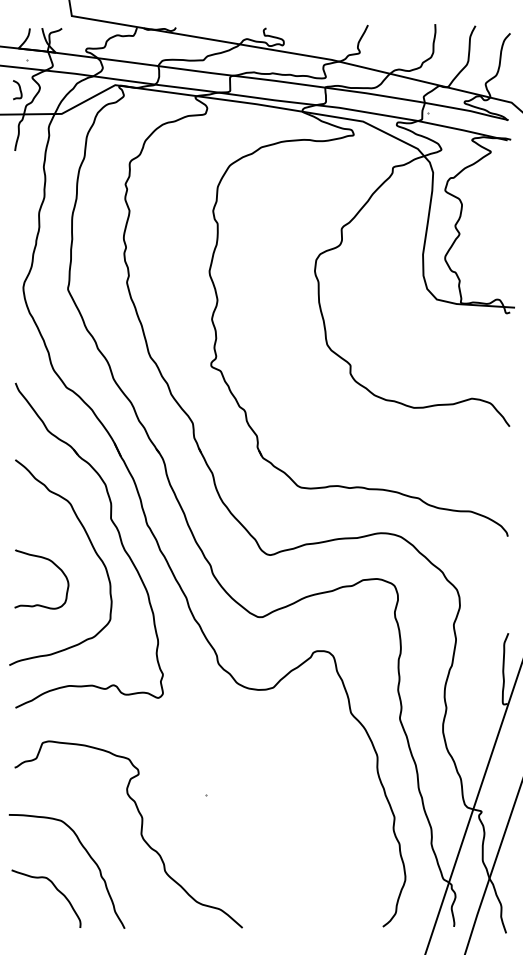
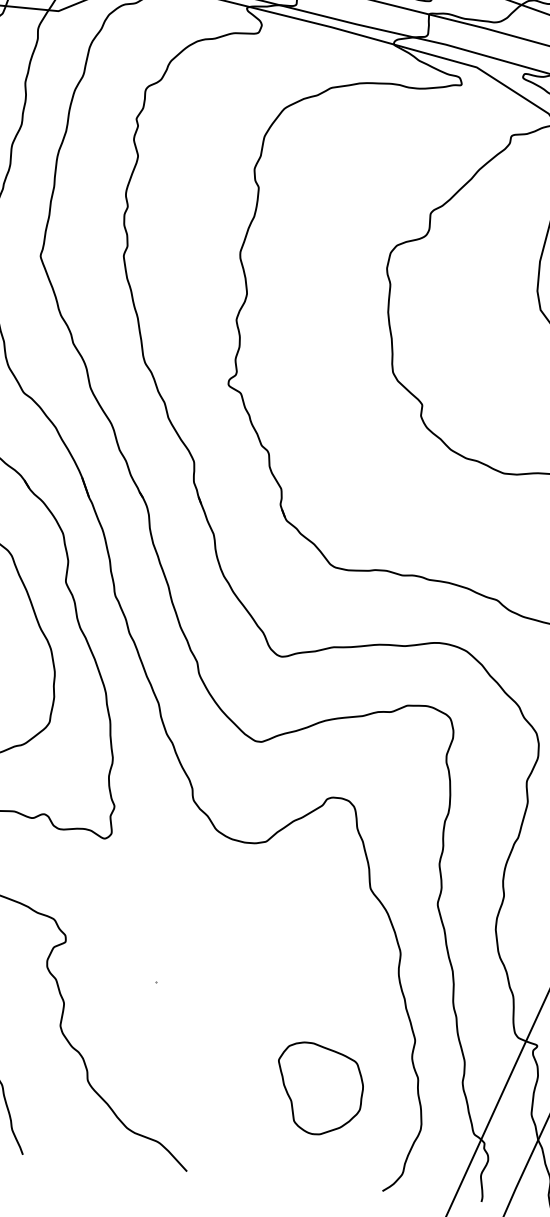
part: (330, 859) -> (319, 1089), added

